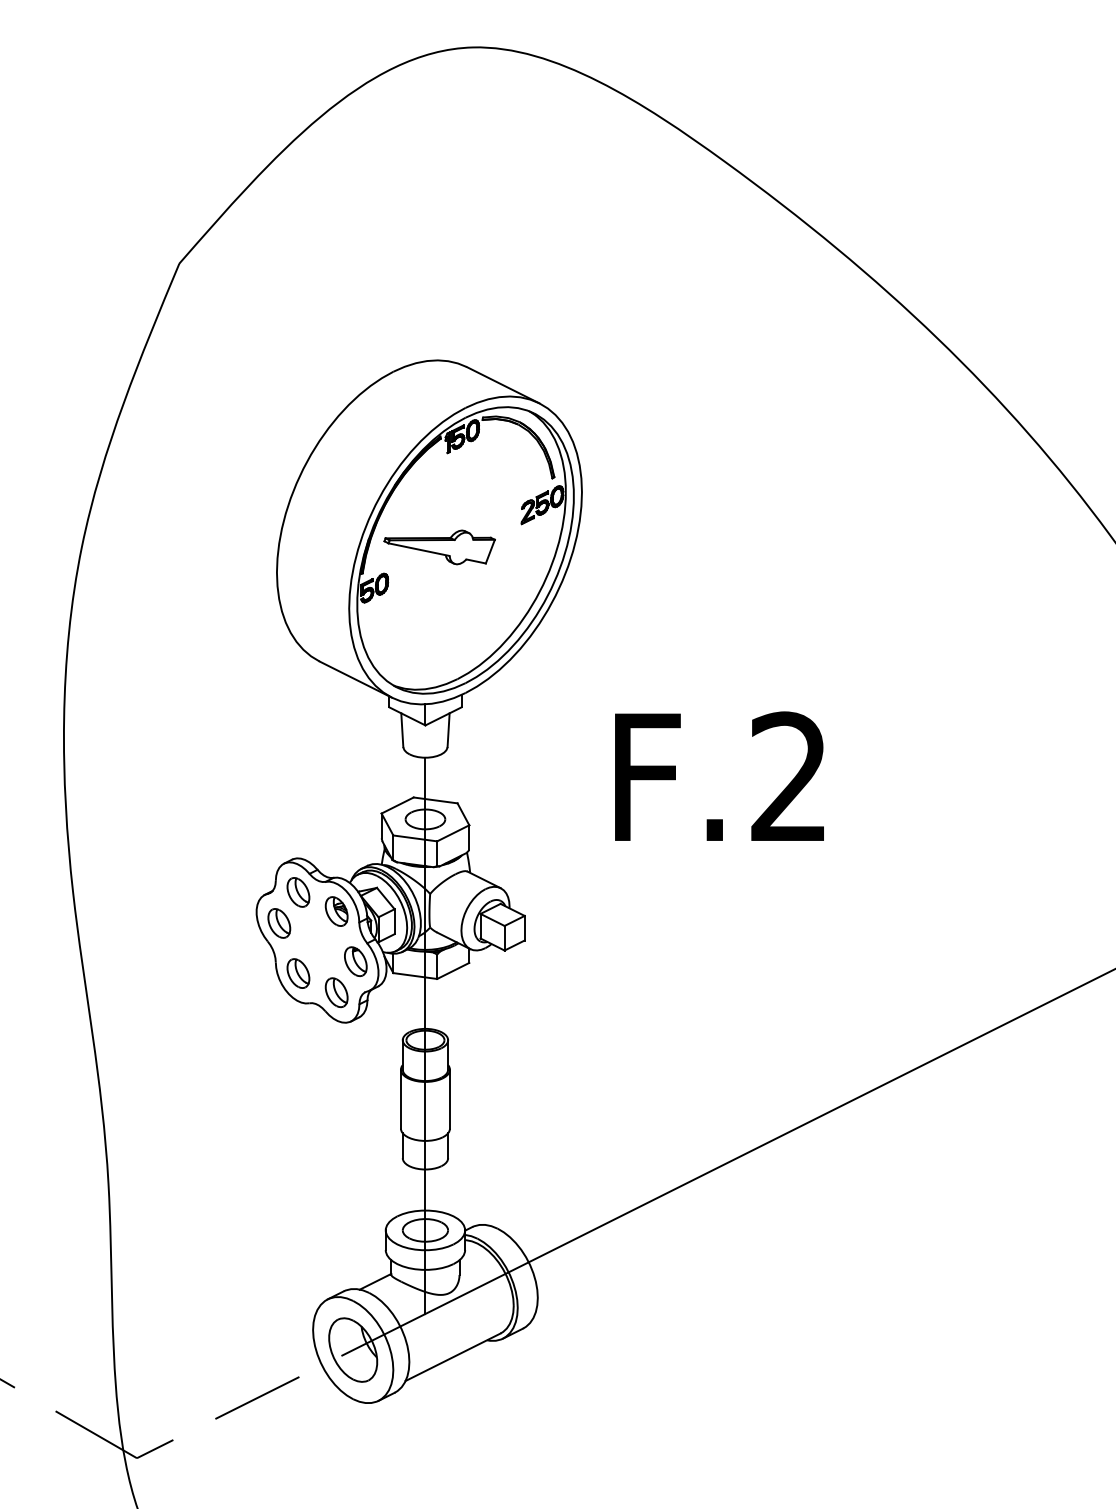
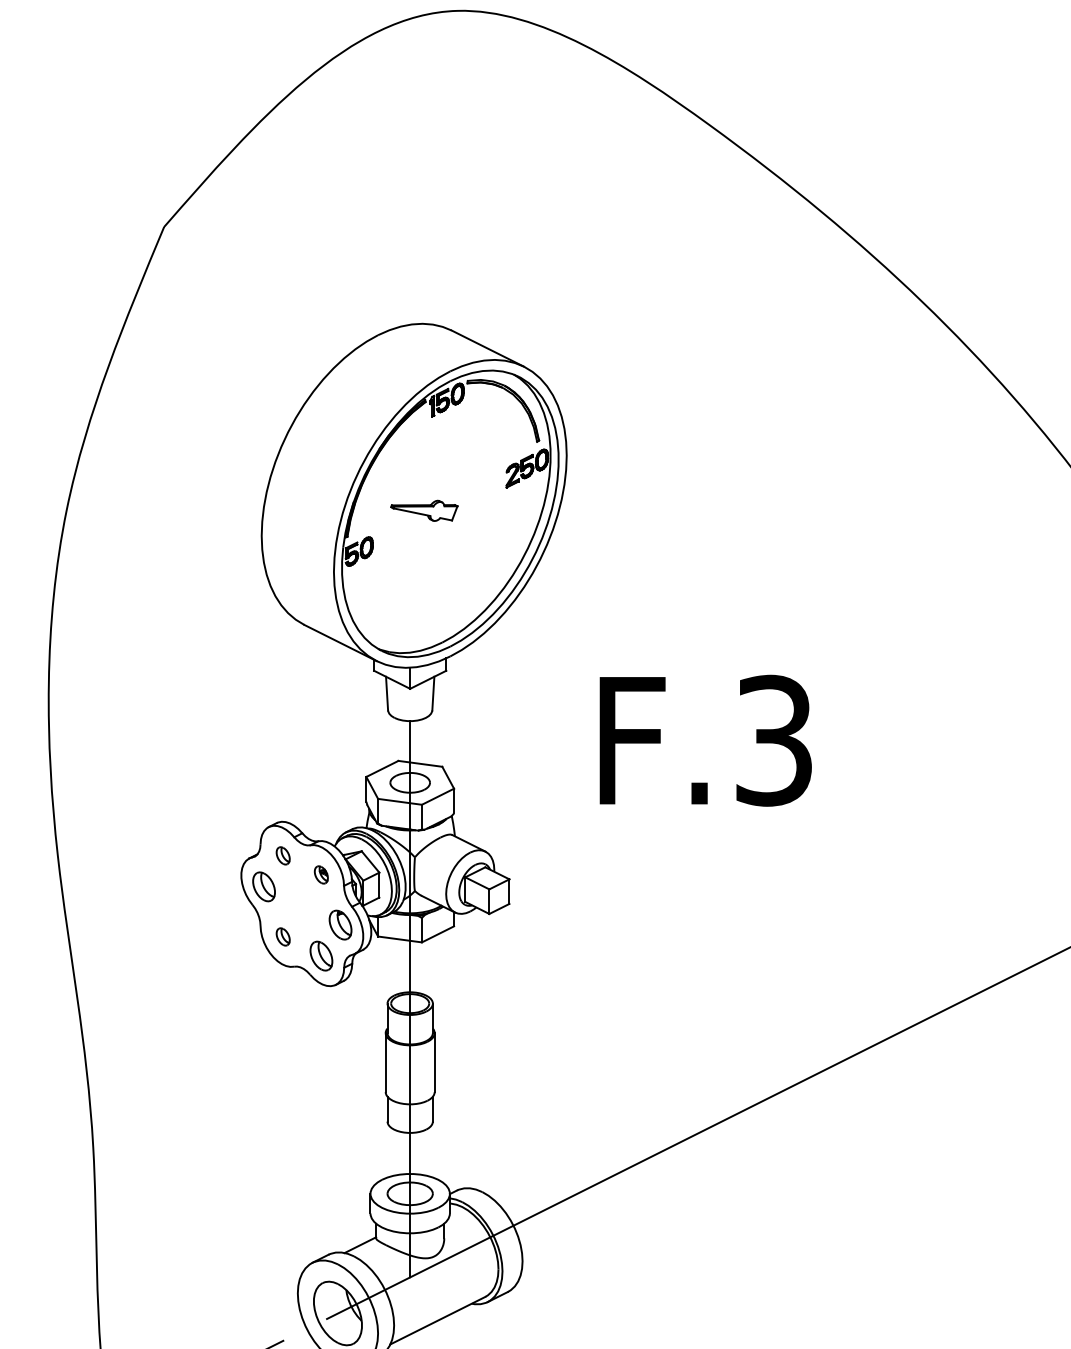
part: (439, 547) -> (424, 510), size x0.6
text: (789, 777) -> (774, 740), F.2 -> F.3
part: (298, 892) -> (283, 855), size x0.6
part: (336, 911) -> (321, 874), size x0.6
part: (298, 973) -> (283, 936), size x0.6

